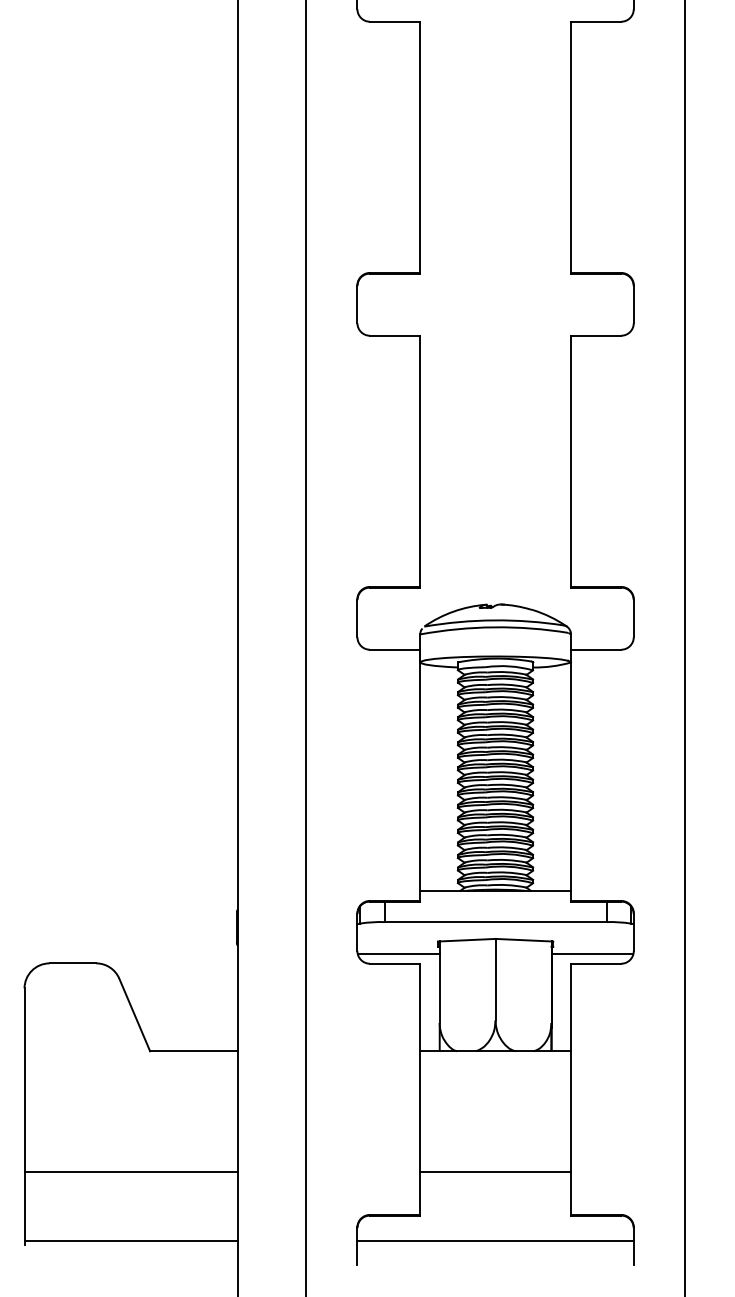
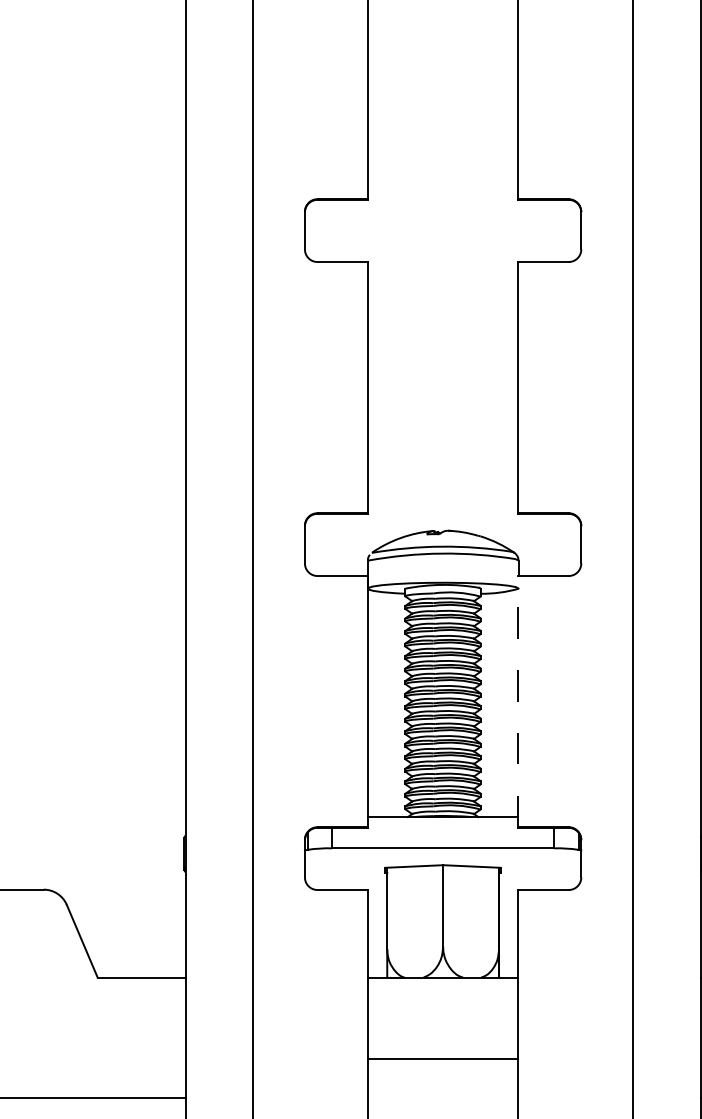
line: (570, 775) -> (518, 701), solid -> dashed
line: (398, 954) -> (346, 880), removed
line: (592, 954) -> (540, 880), removed
line: (495, 1171) -> (443, 1058), moved

